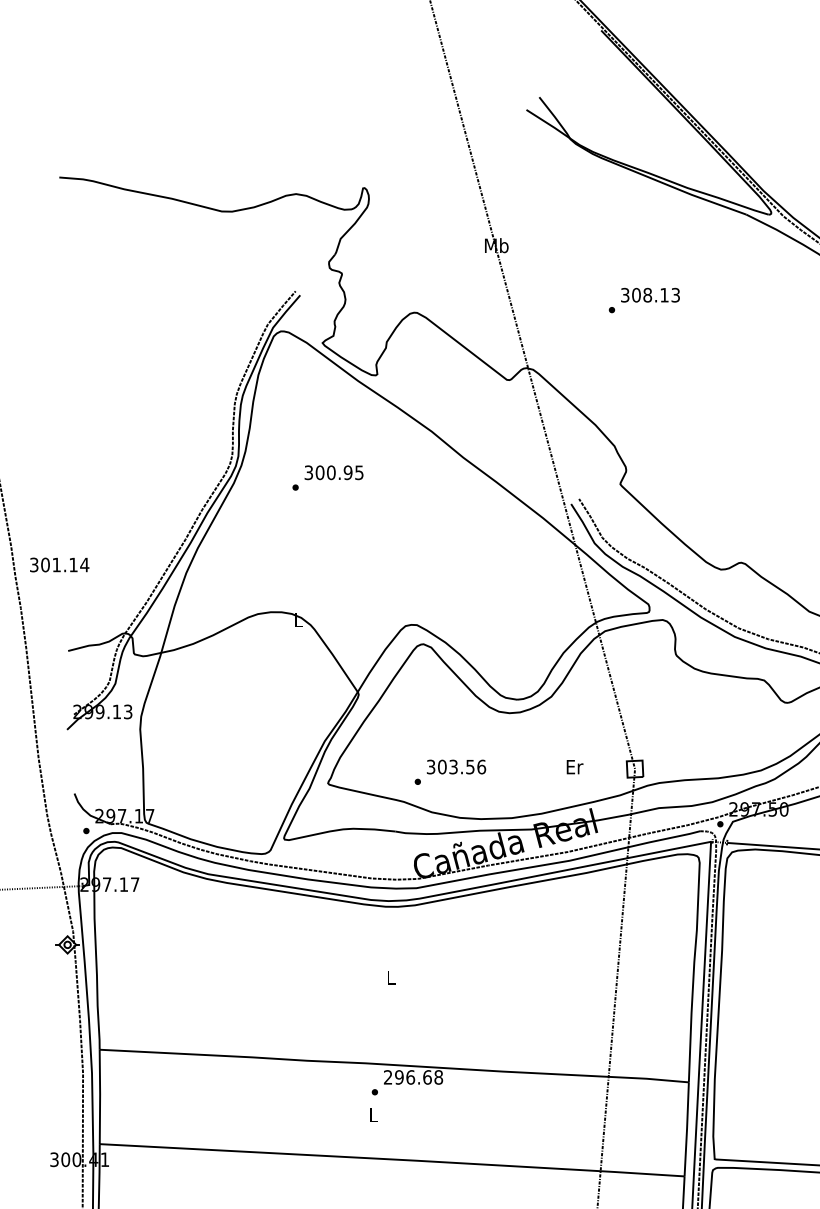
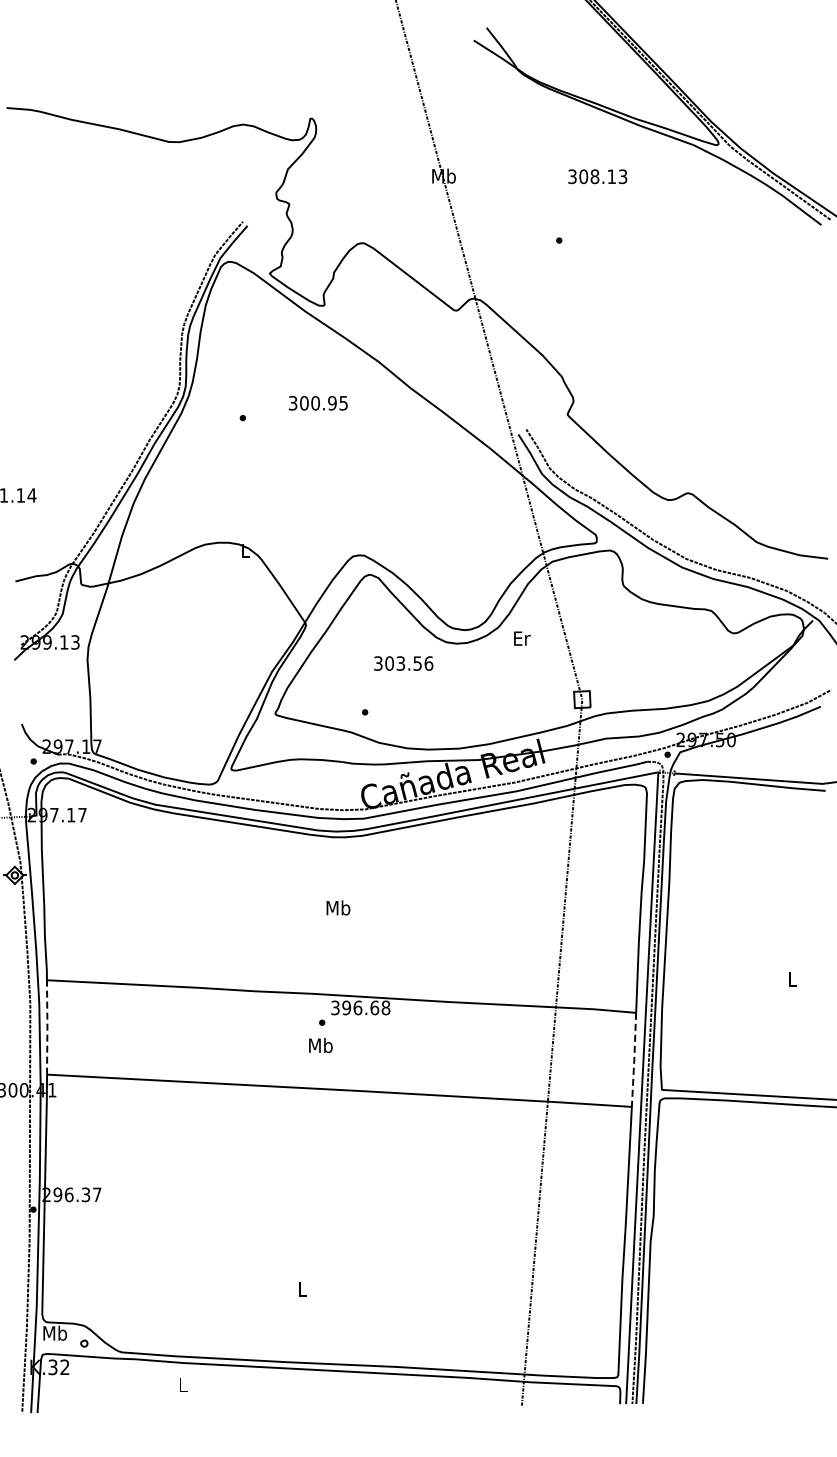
text: (650, 294) -> (597, 176), moved
text: (334, 472) -> (318, 403), moved
text: (456, 766) -> (403, 663), moved
text: (575, 766) -> (522, 638), moved
text: (391, 976) -> (338, 907), L -> Mb
text: (388, 1077) -> (335, 1008), 296.68 -> 396.68
line: (100, 1095) -> (47, 1026), solid -> dashed
text: (373, 1114) -> (320, 1045), L -> Mb
line: (687, 1128) -> (634, 1059), solid -> dashed

